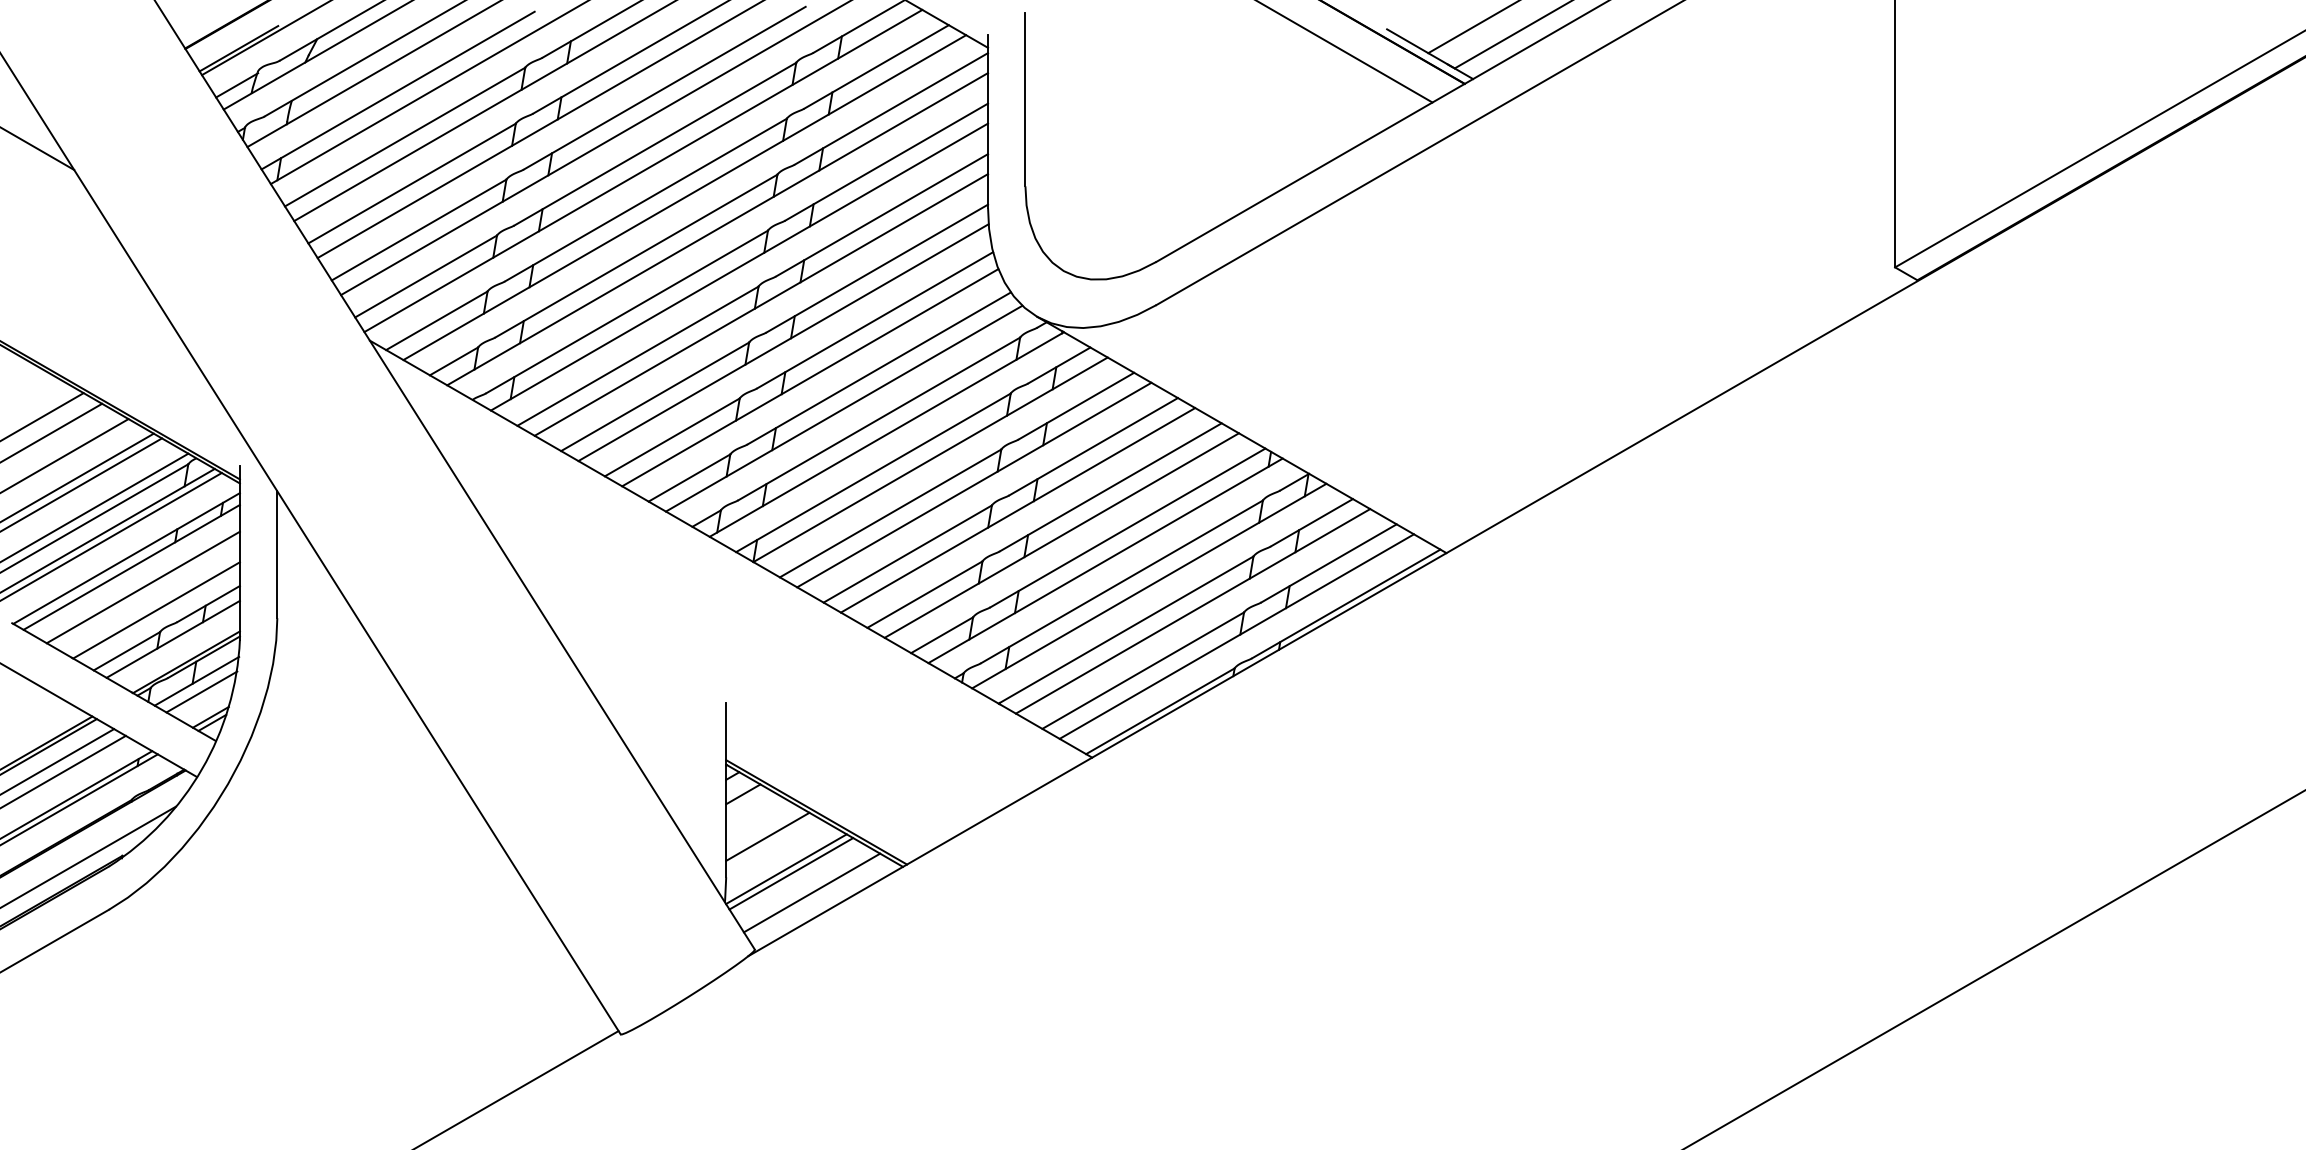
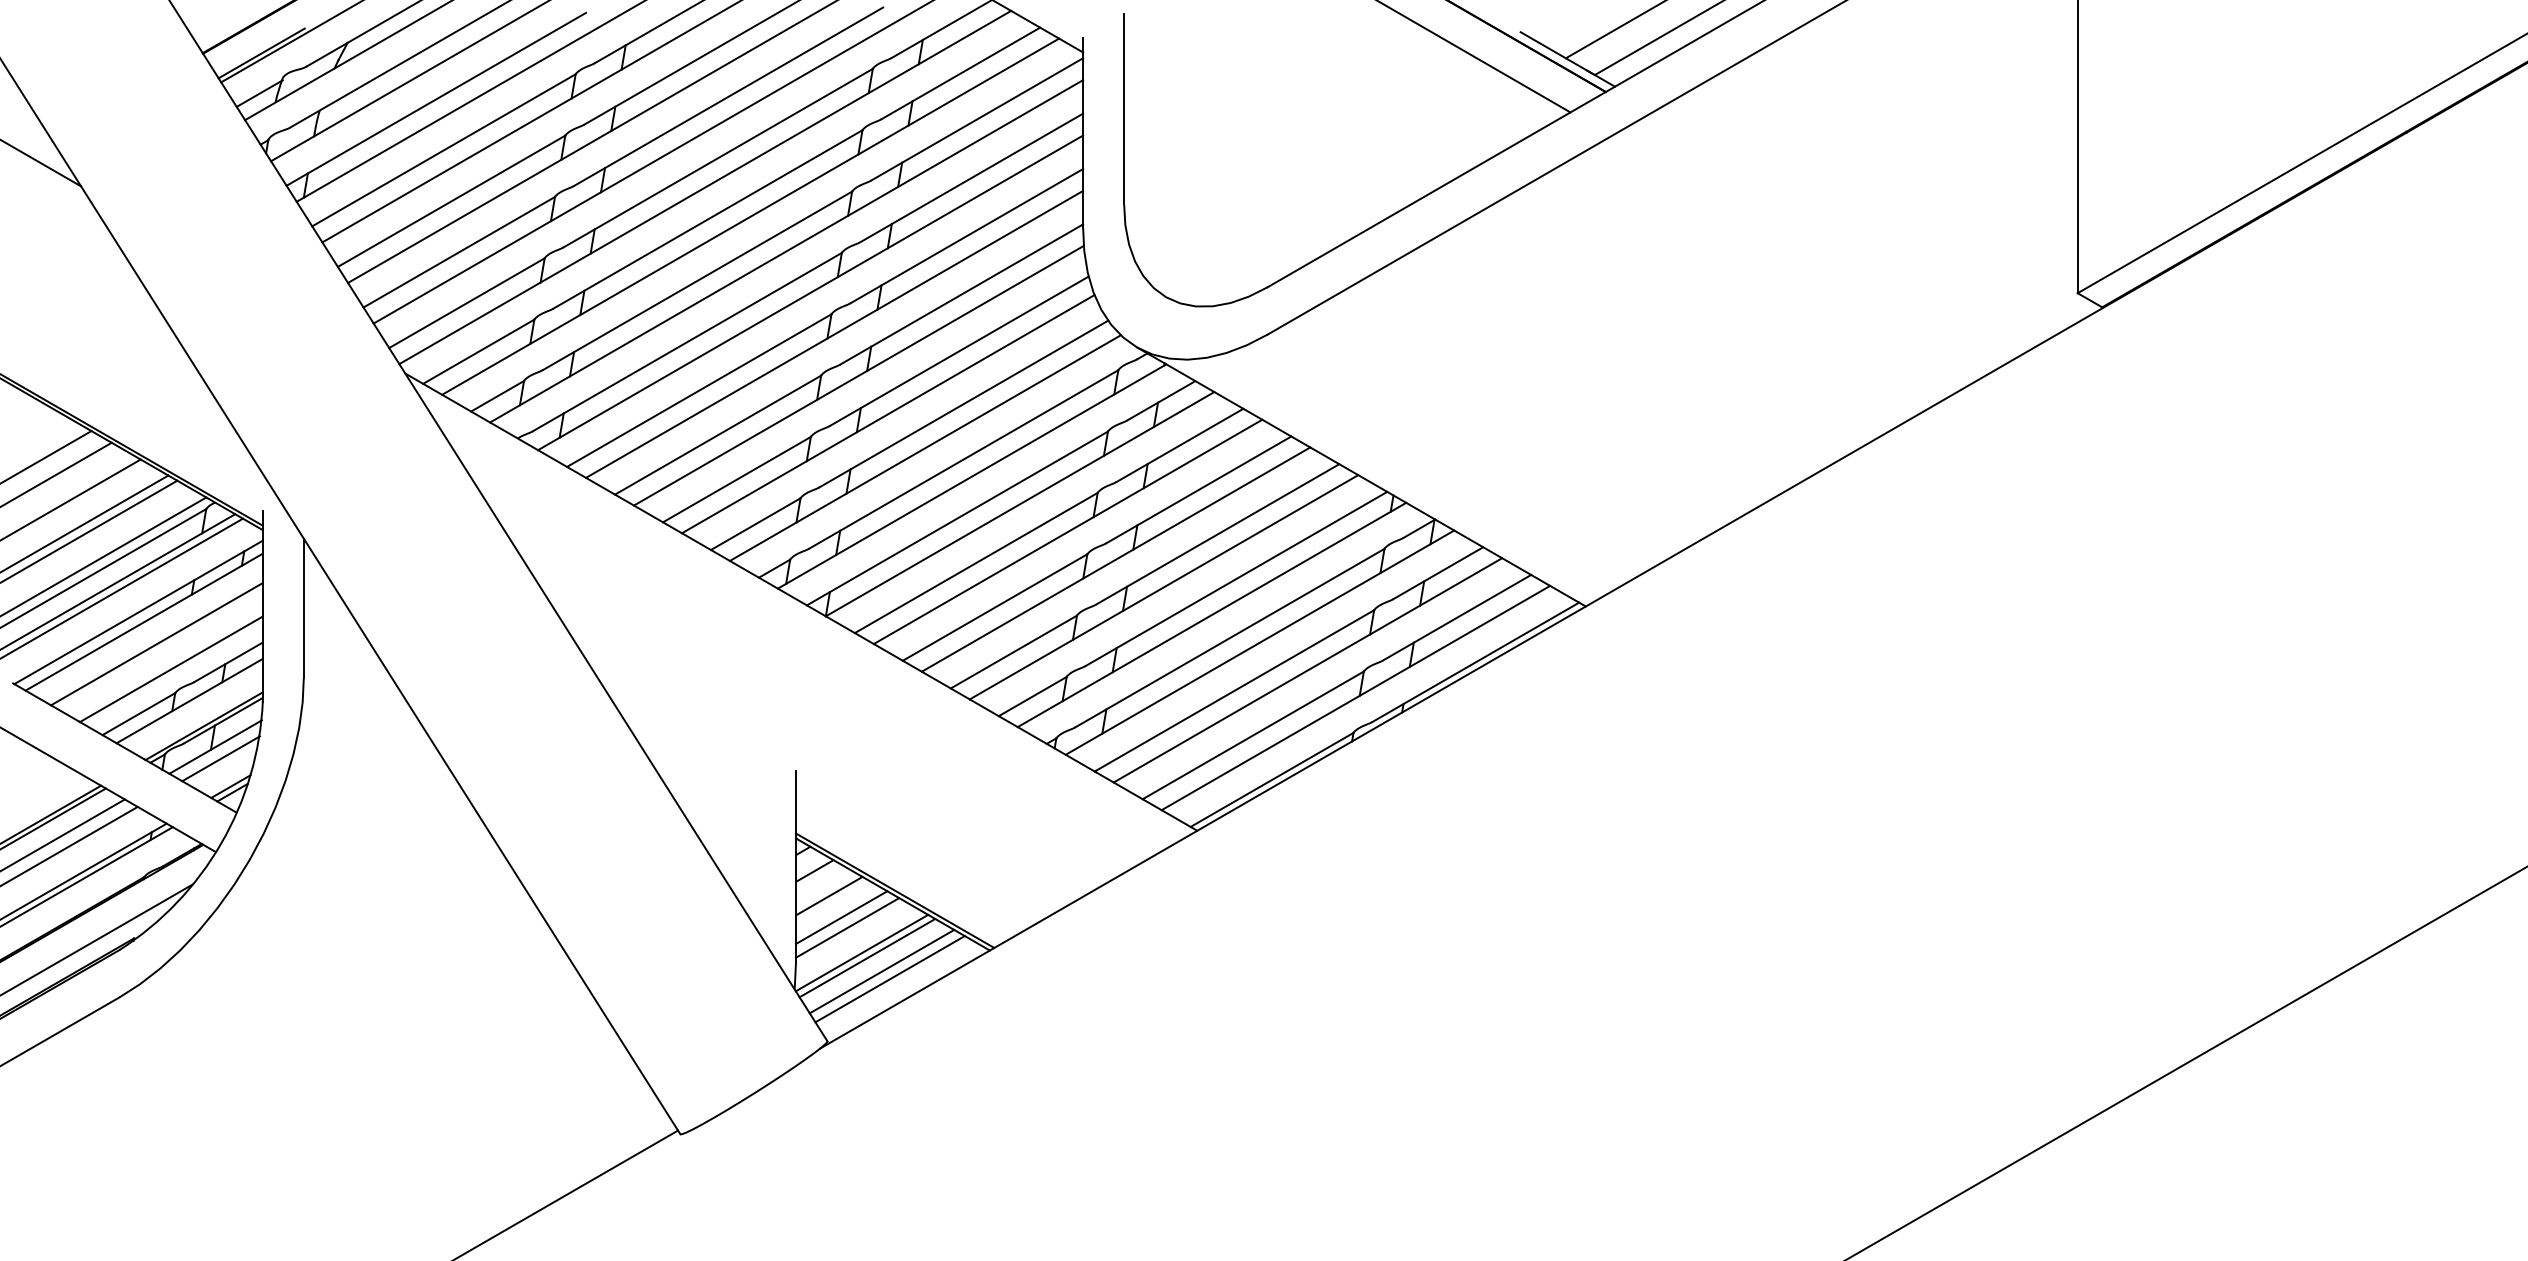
line: (756, 816) -> (829, 895), added
line: (773, 846) -> (847, 928), added
line: (804, 886) -> (881, 972), added

